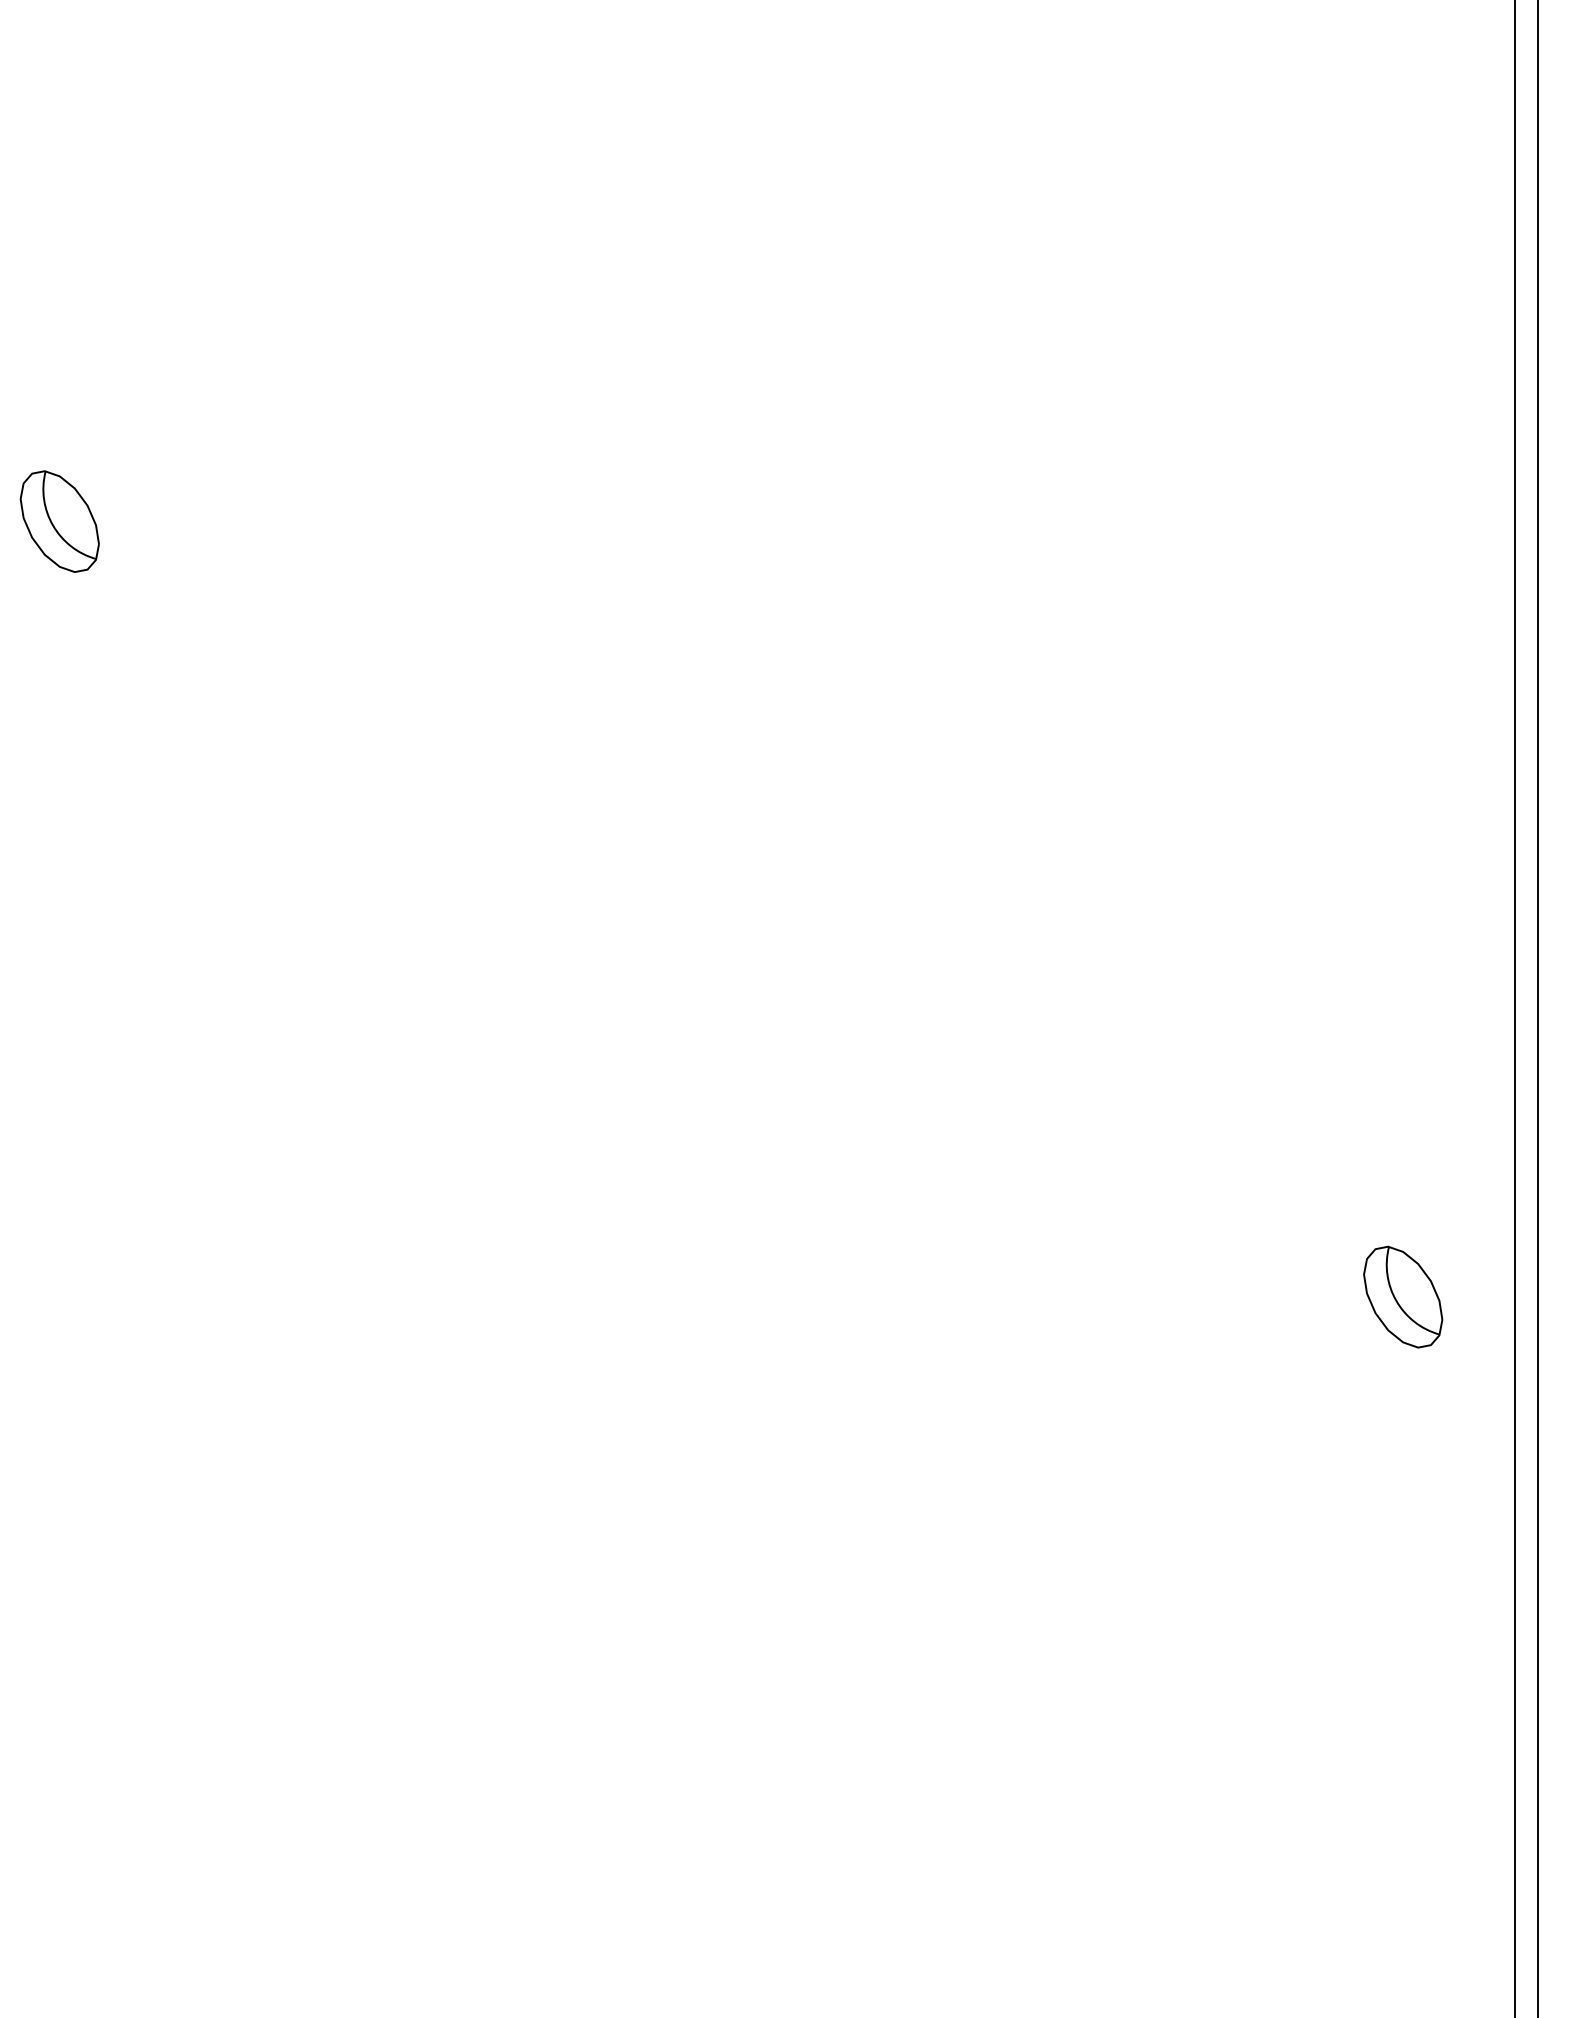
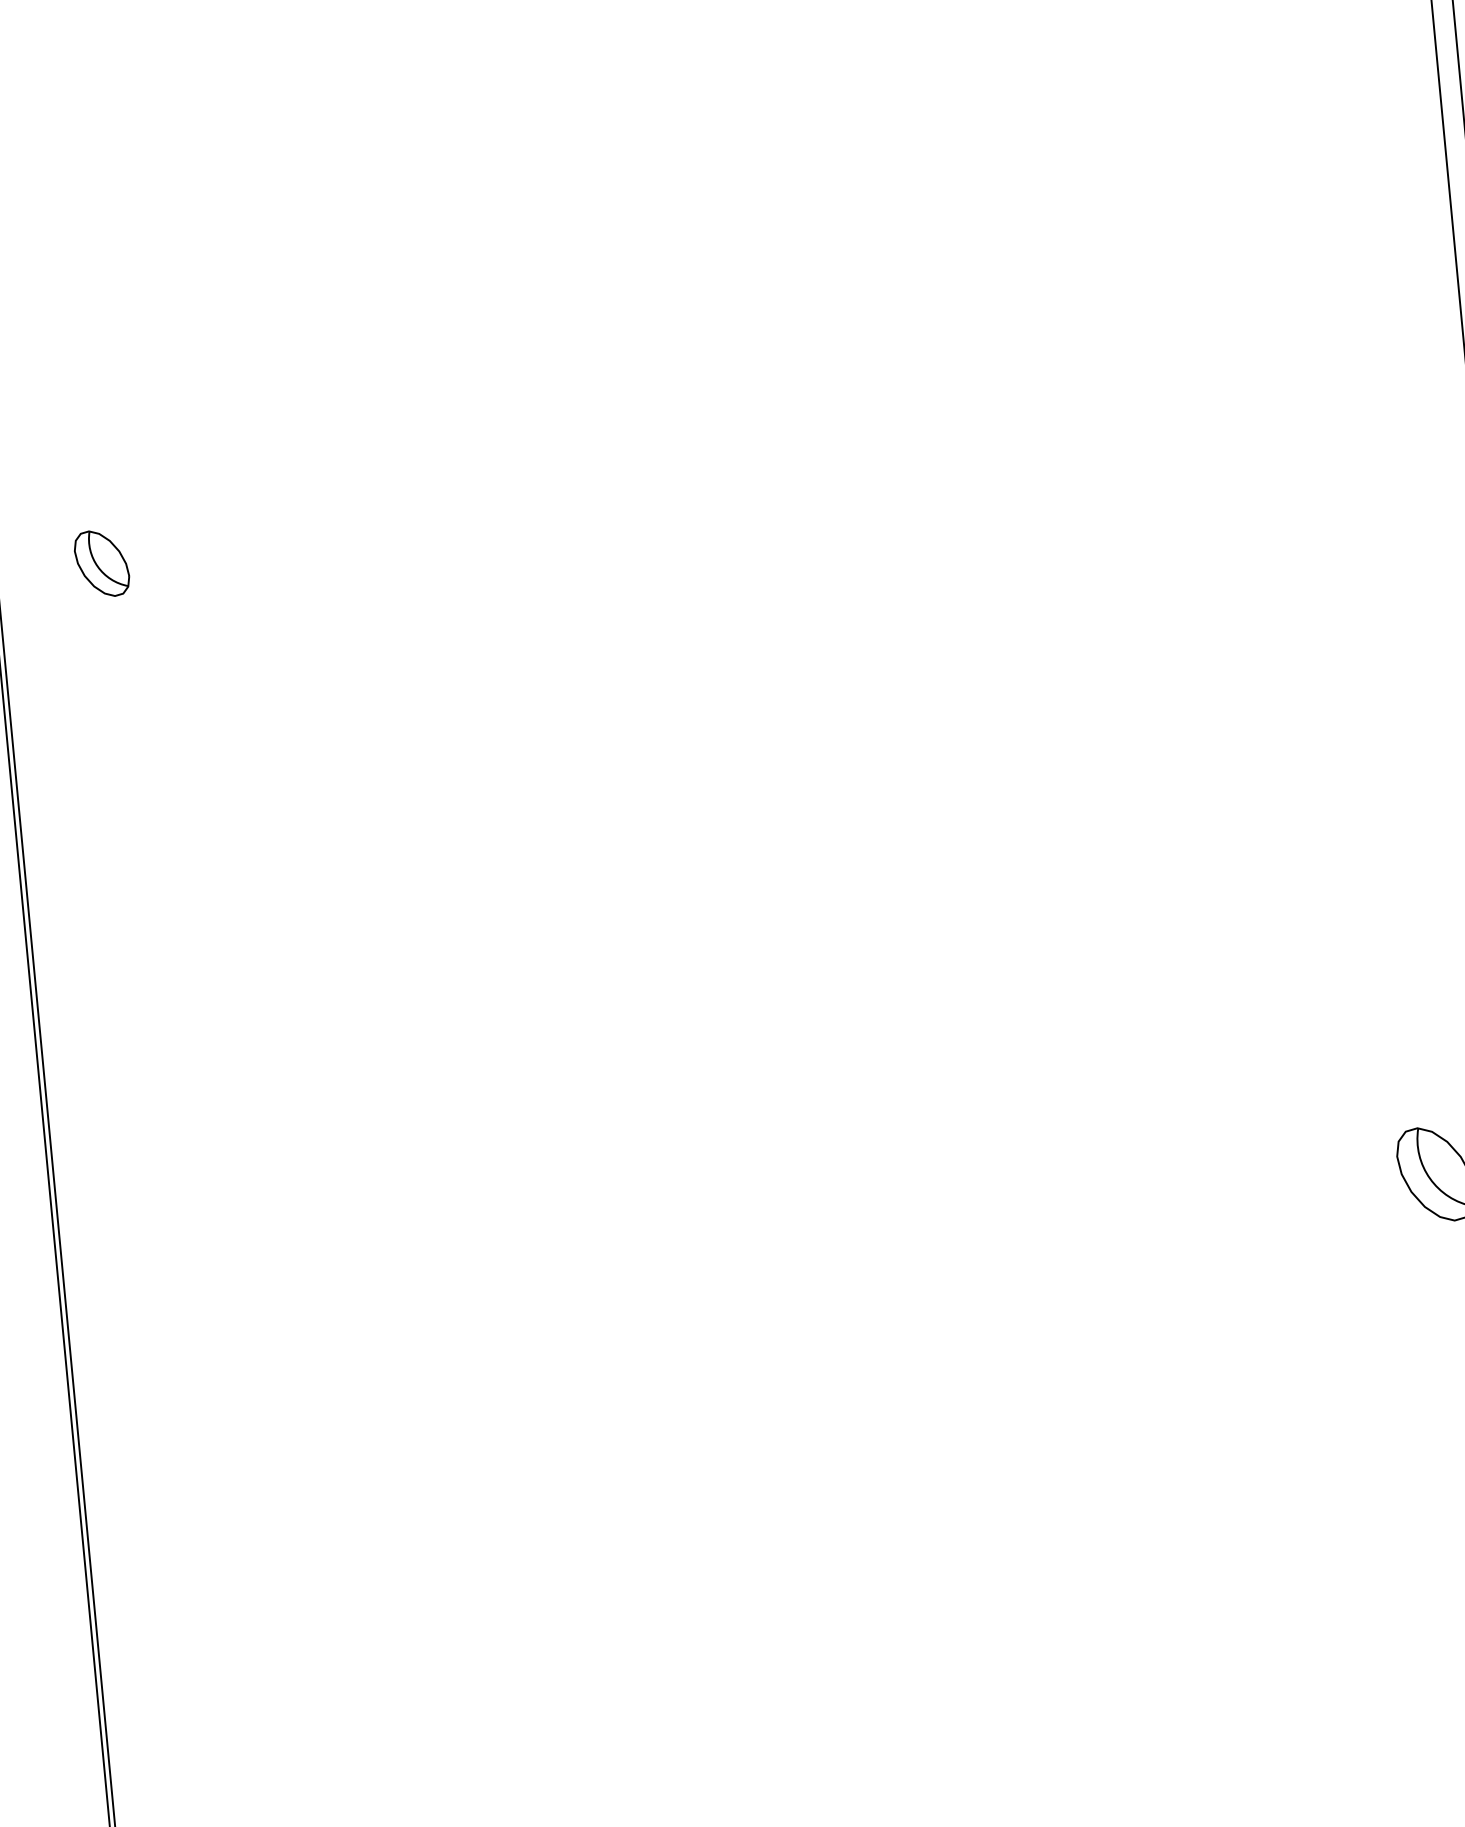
part: (59, 521) -> (101, 563), size x0.7

